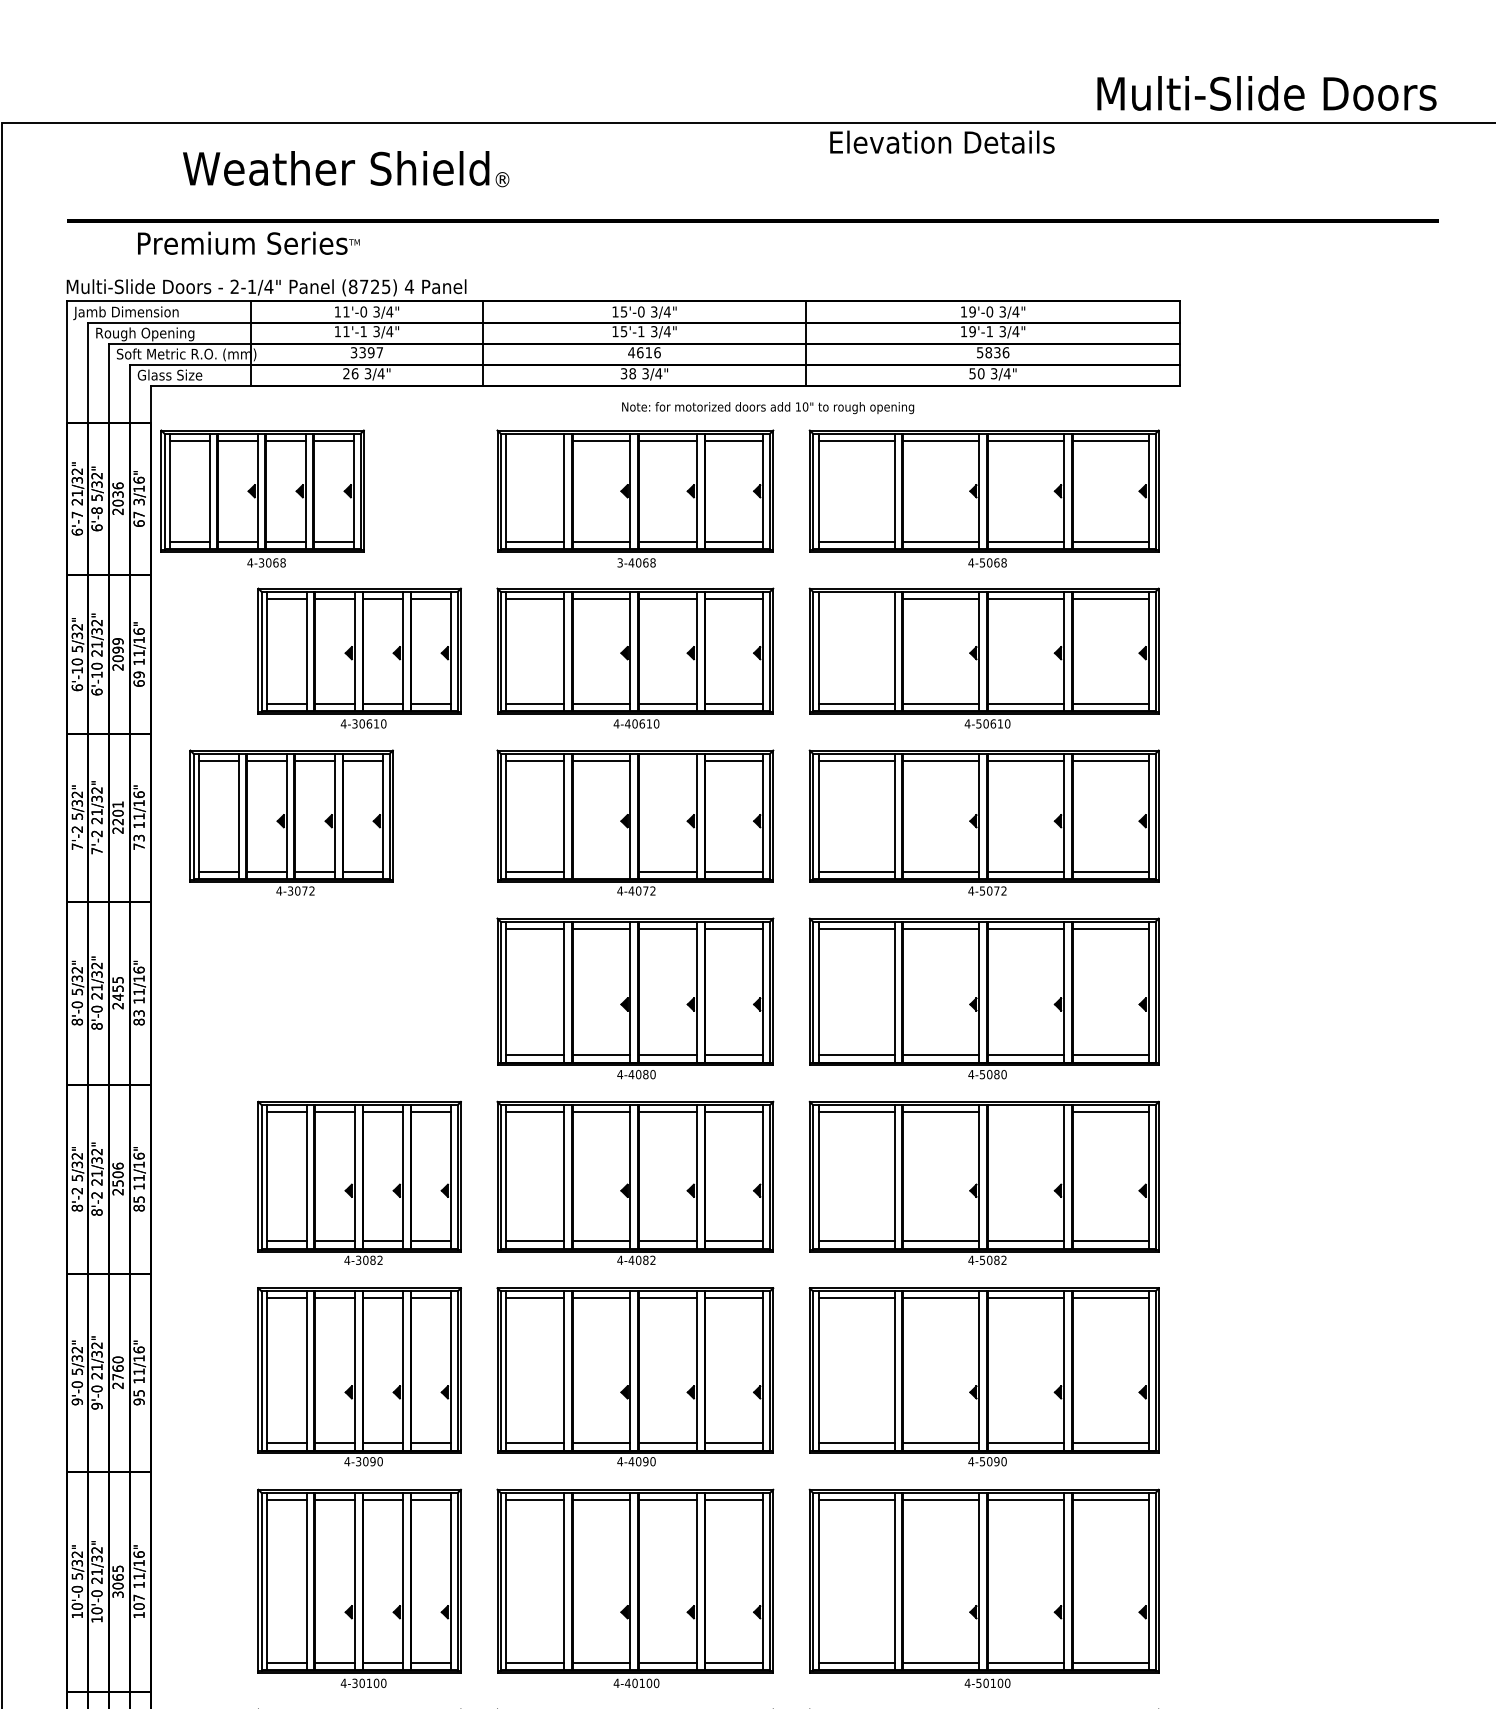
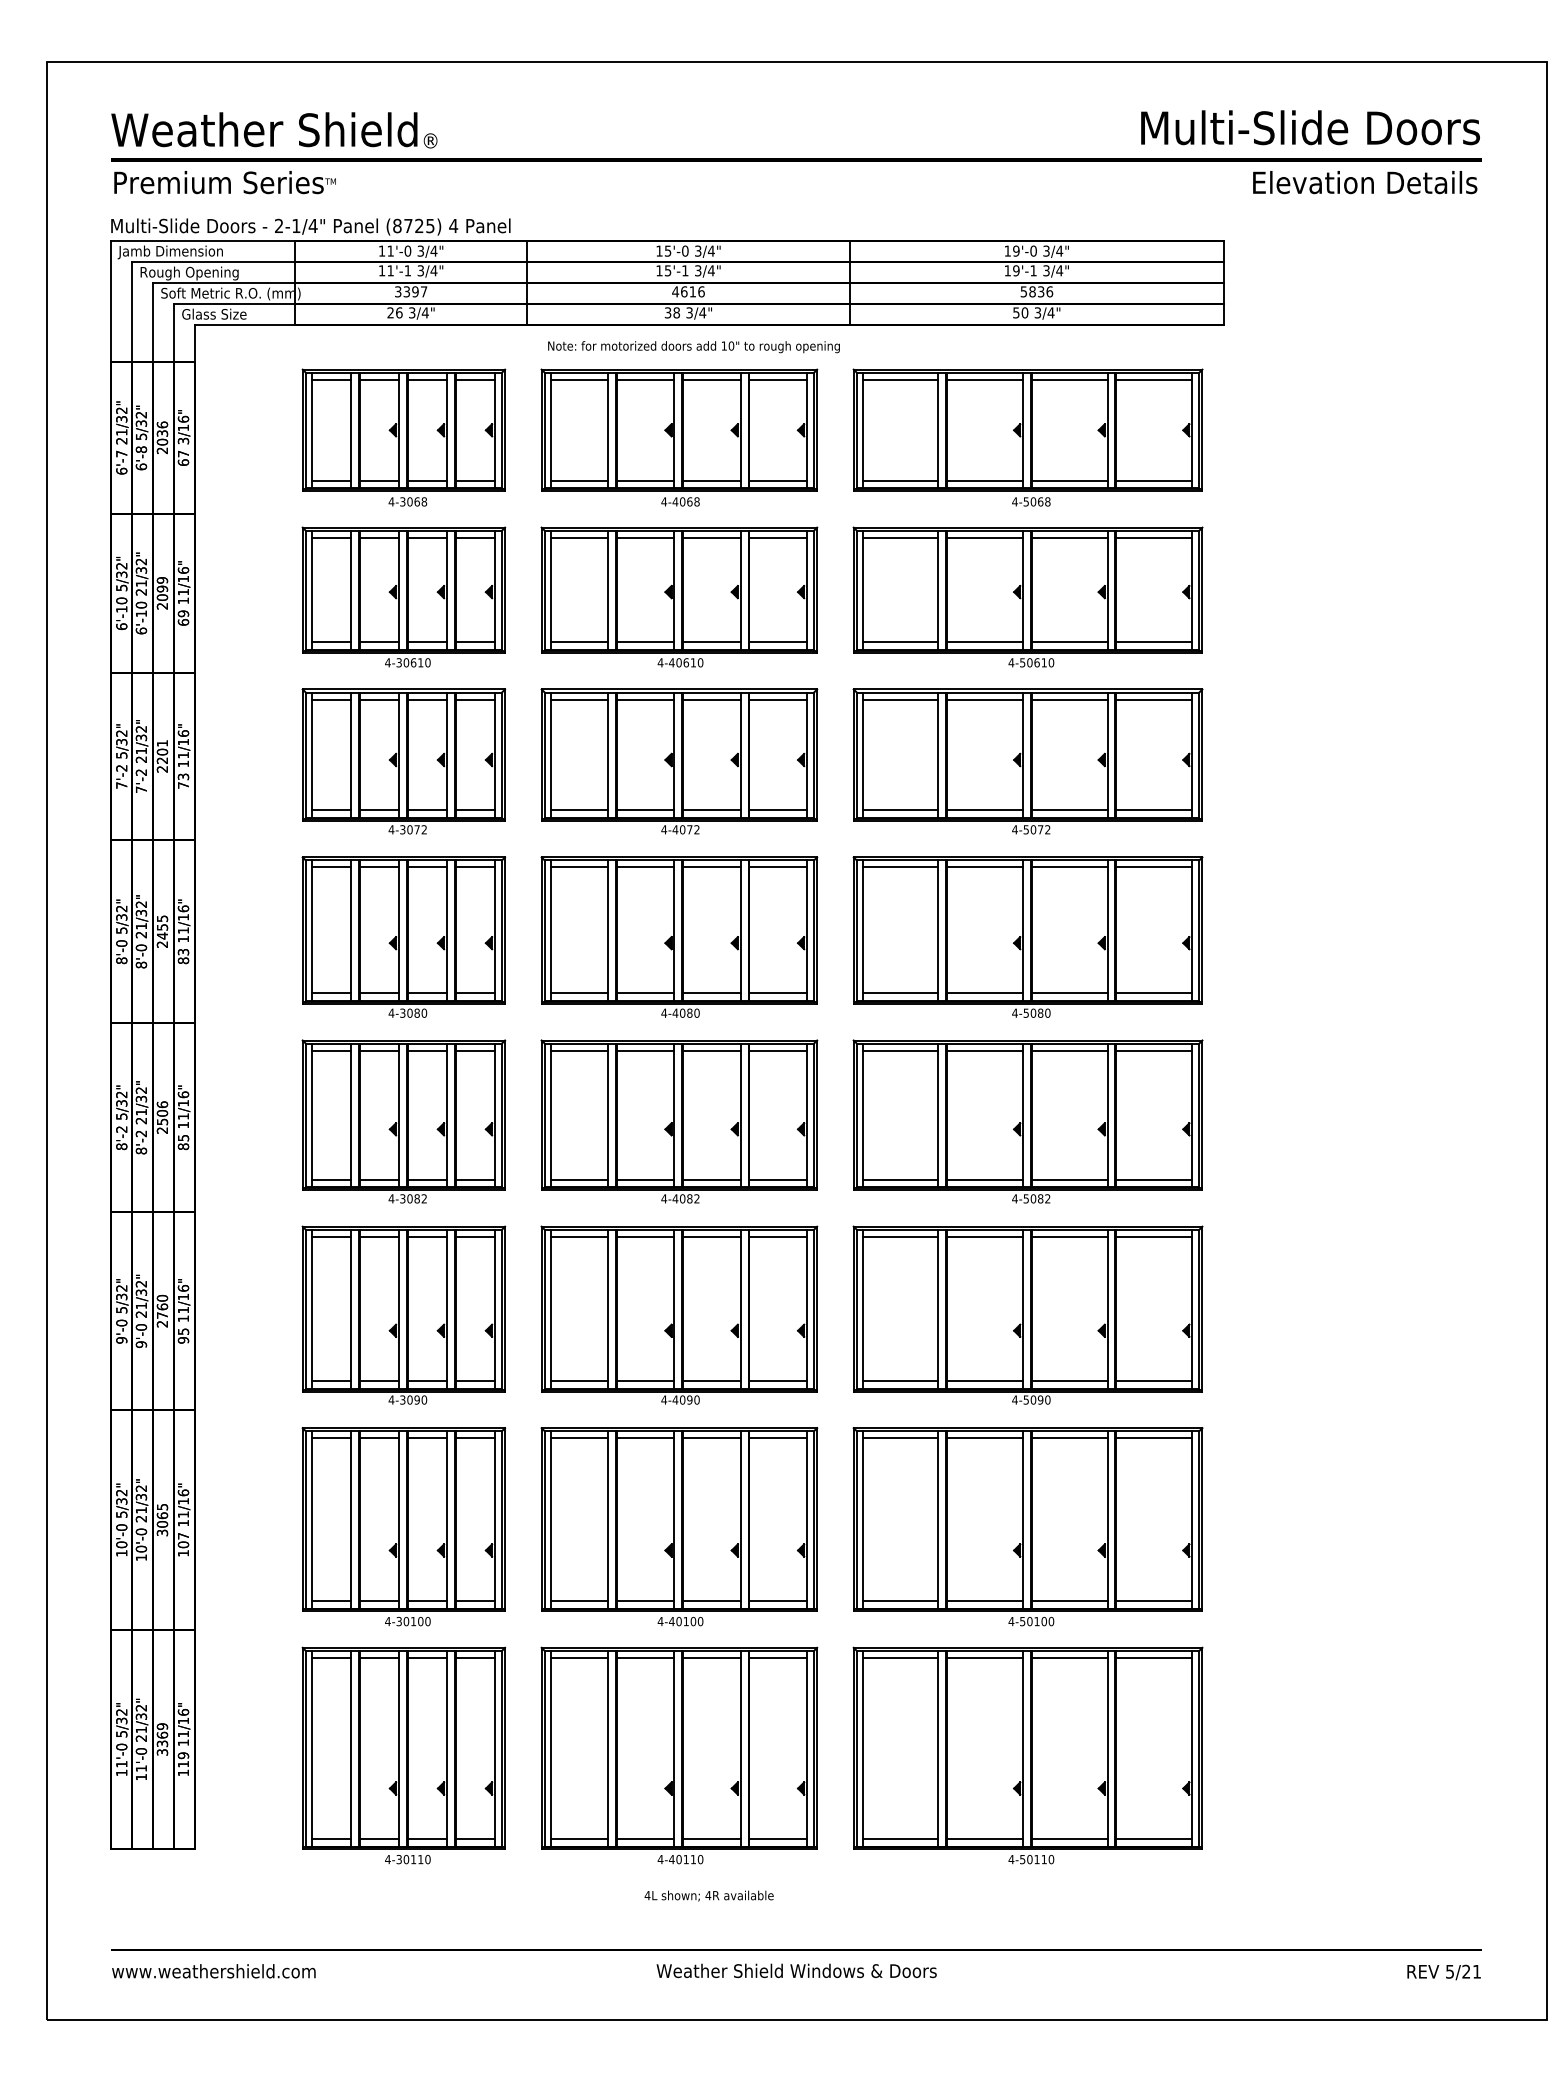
text: (1266, 93) -> (1310, 127), moved
text: (942, 142) -> (1365, 182), moved
text: (346, 169) -> (274, 130), moved
text: (248, 243) -> (224, 182), moved
text: (767, 408) -> (693, 347), moved
line: (535, 440) -> (579, 379), added
part: (262, 498) -> (403, 437), moved
text: (620, 562) -> (664, 501), 3-4068 -> 4-4068
line: (856, 598) -> (900, 537), added
line: (667, 760) -> (711, 699), added
part: (291, 822) -> (403, 761), moved
line: (601, 871) -> (645, 810), added
part: (359, 997) -> (403, 936), added
line: (1025, 1111) -> (1069, 1050), added

